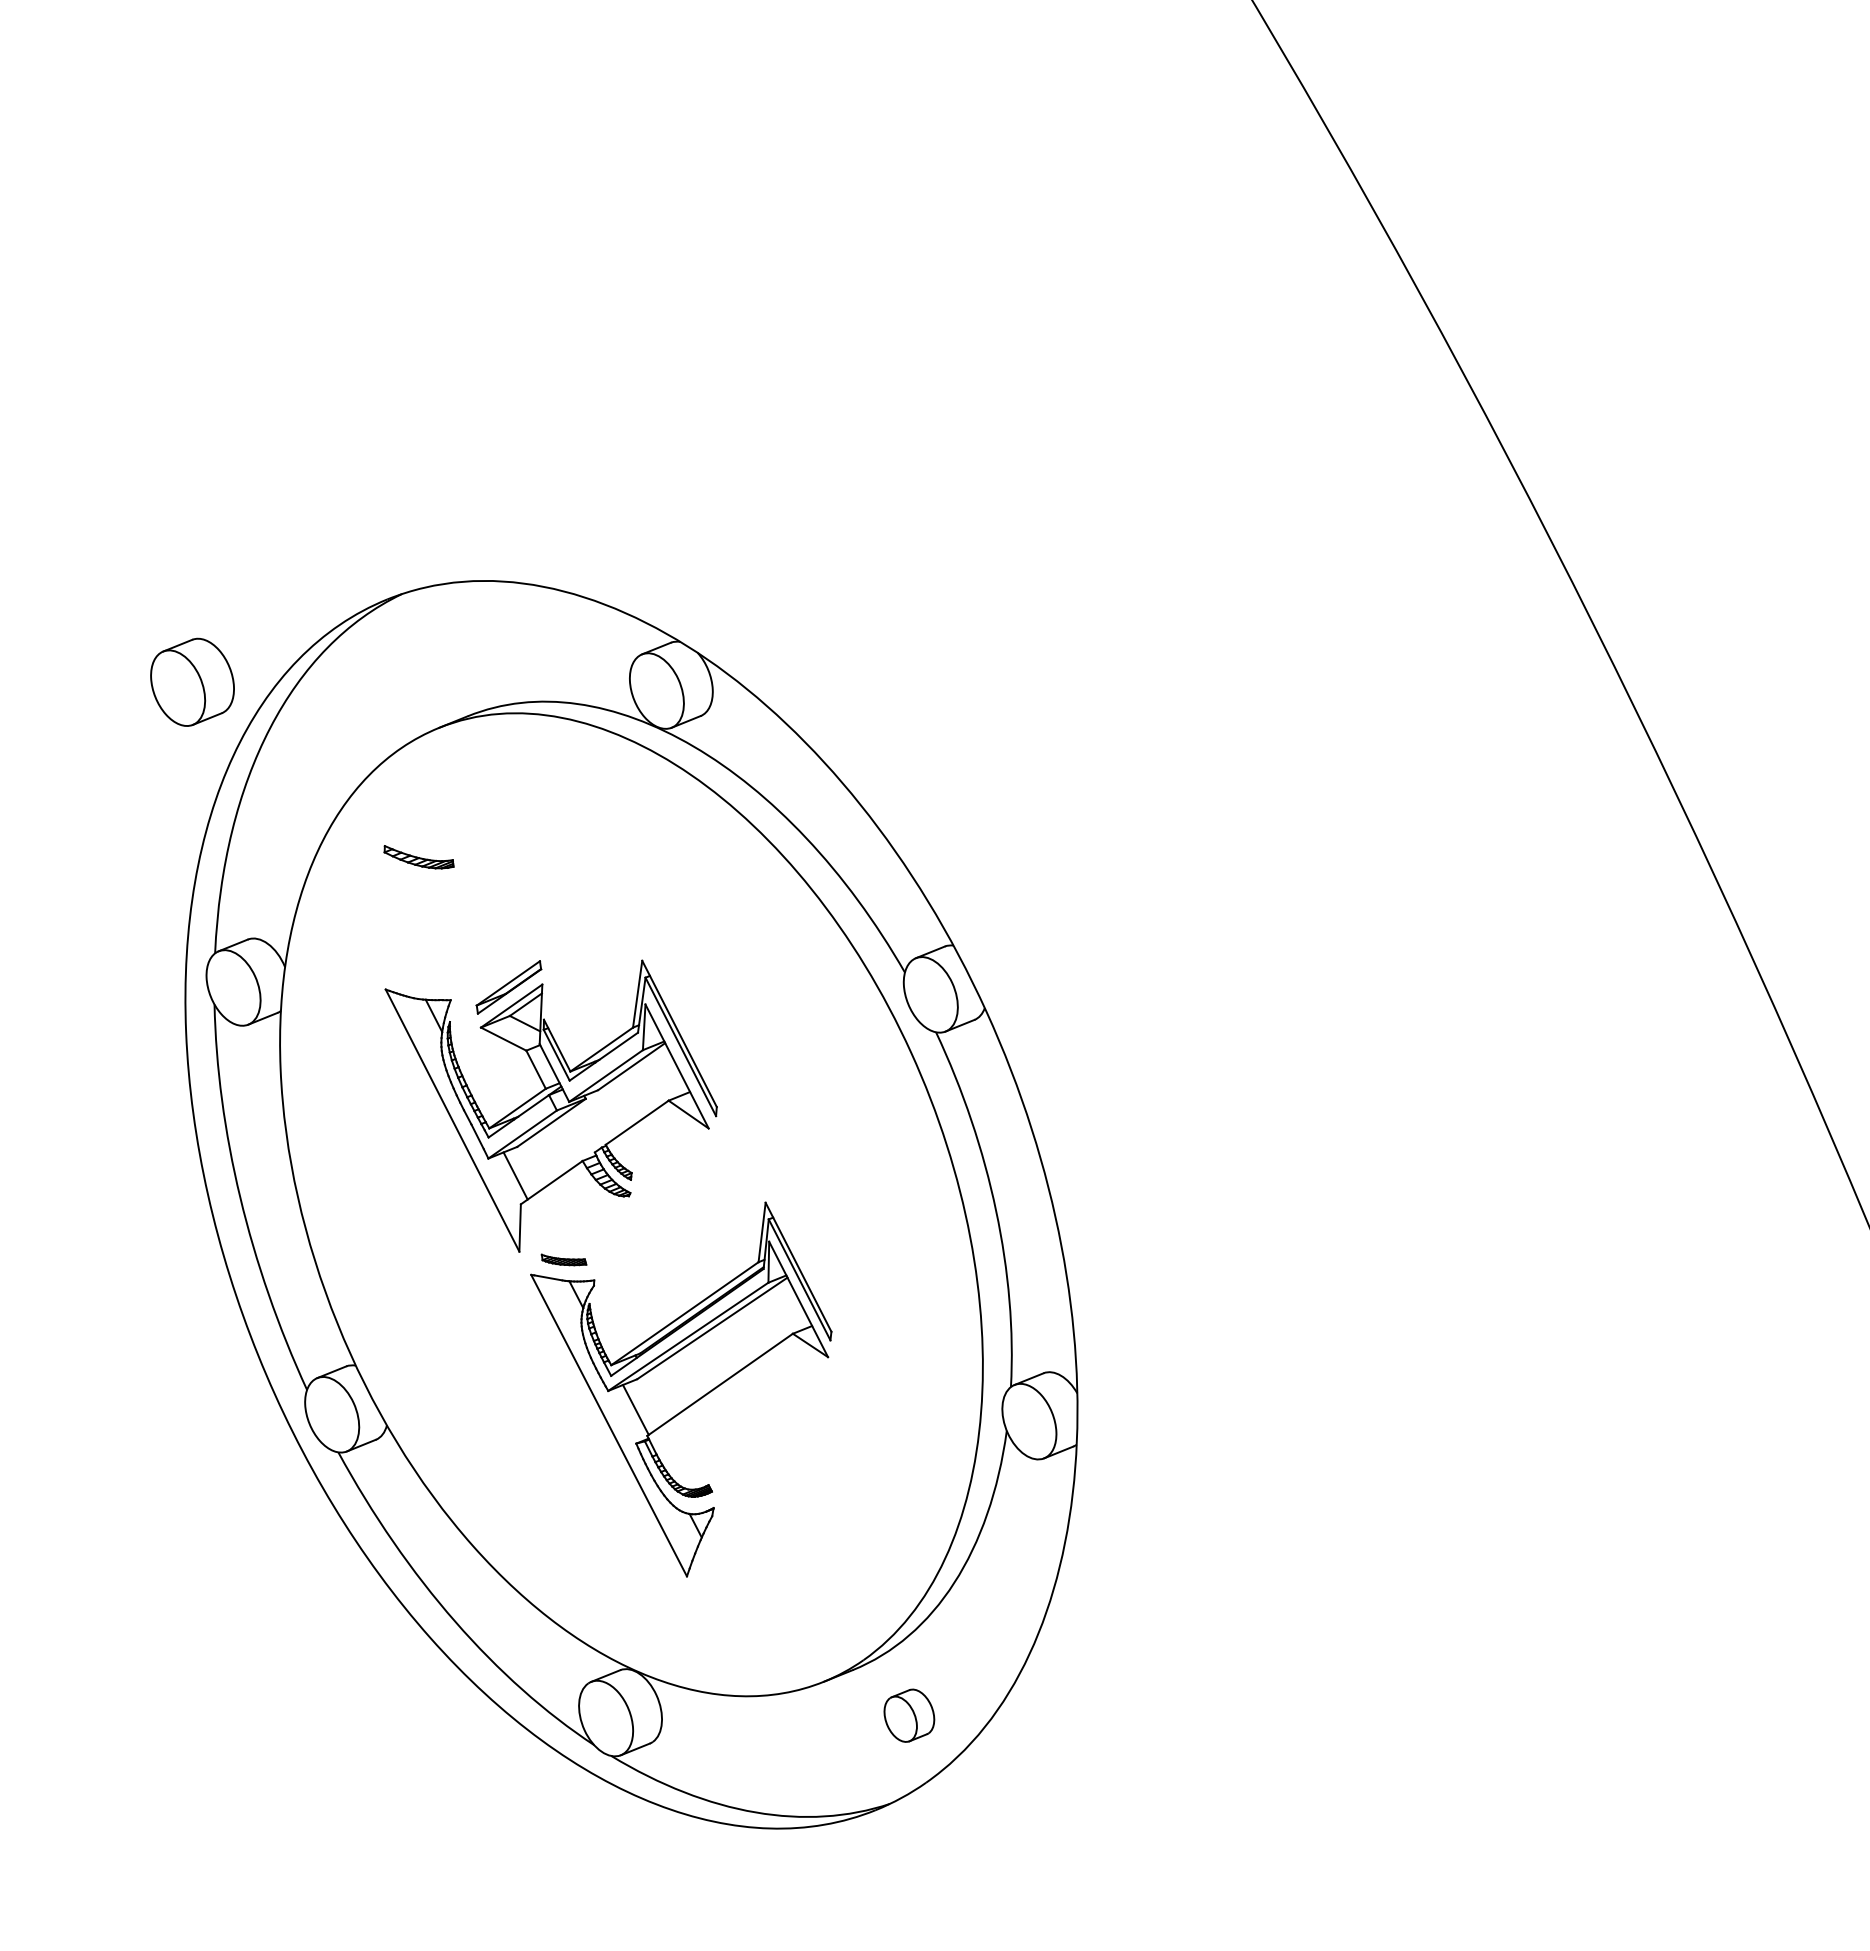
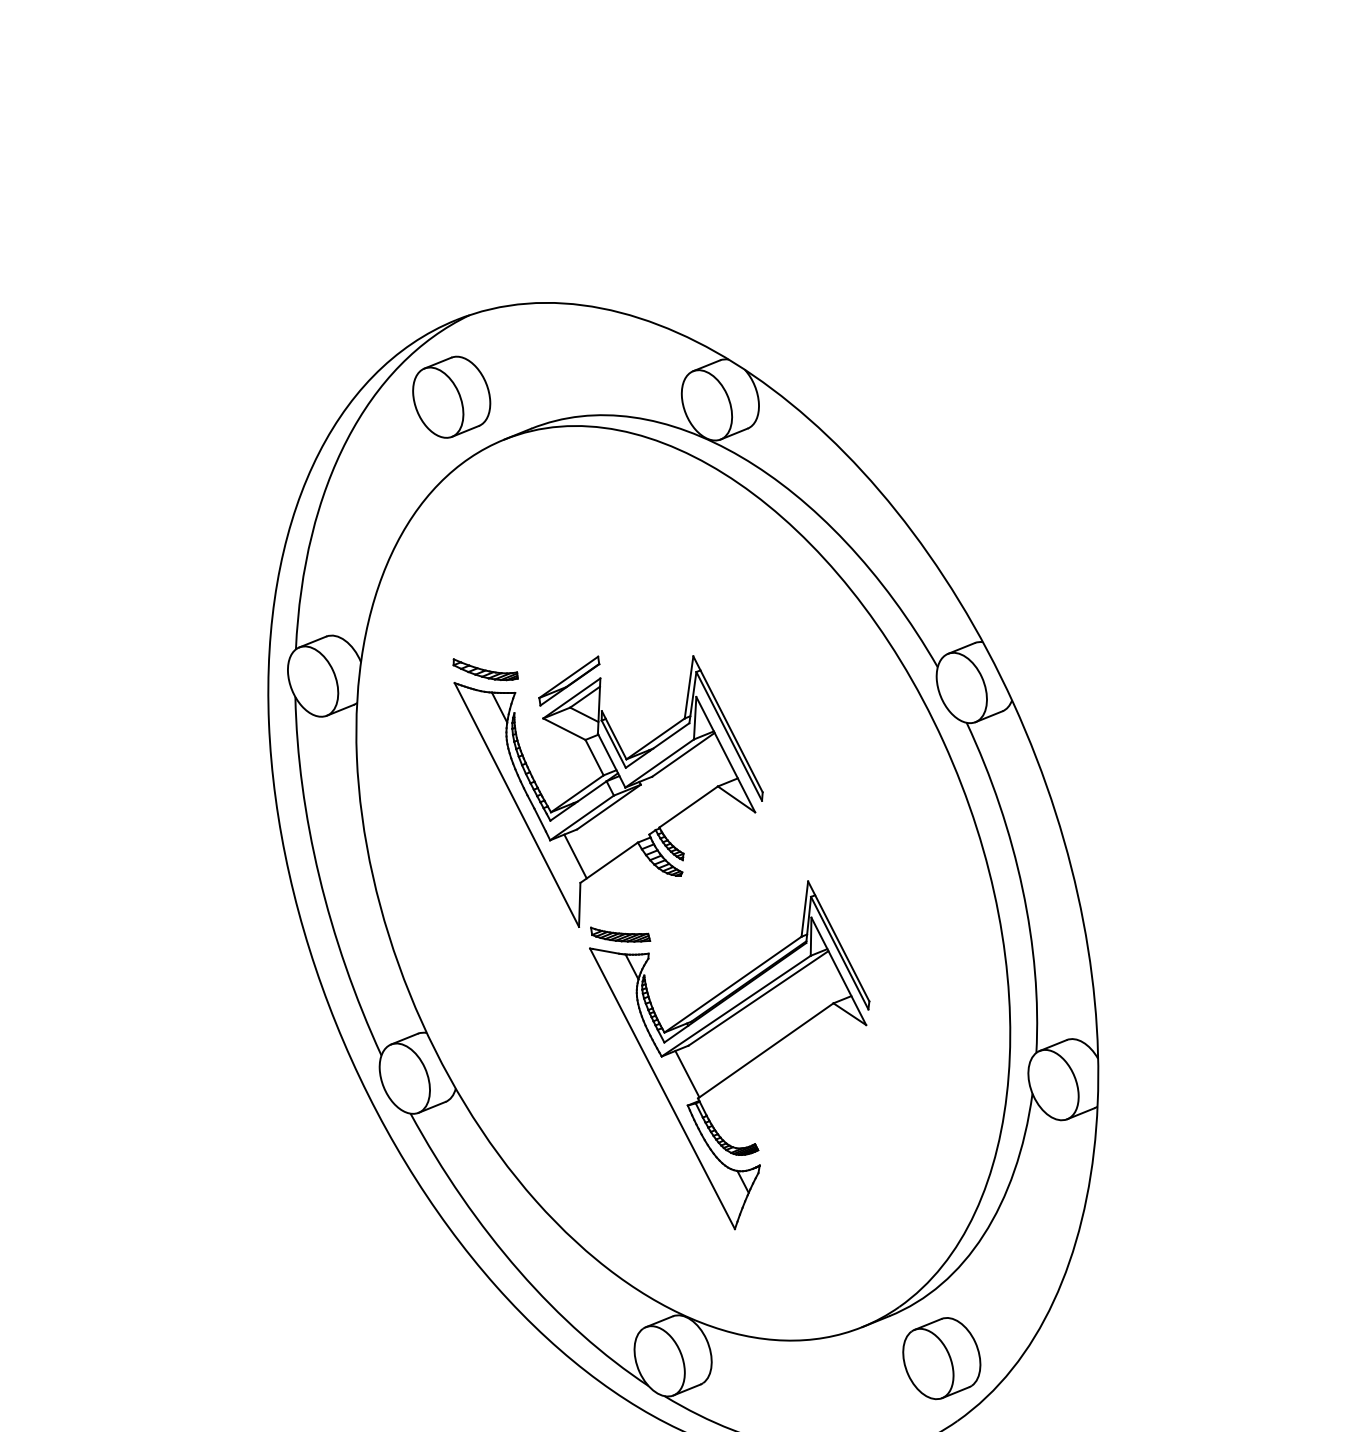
part: (192, 681) -> (451, 396), moved
part: (418, 857) -> (485, 669), moved
part: (563, 1259) -> (620, 934), size x1.43
part: (909, 1715) -> (941, 1358), size x1.67

